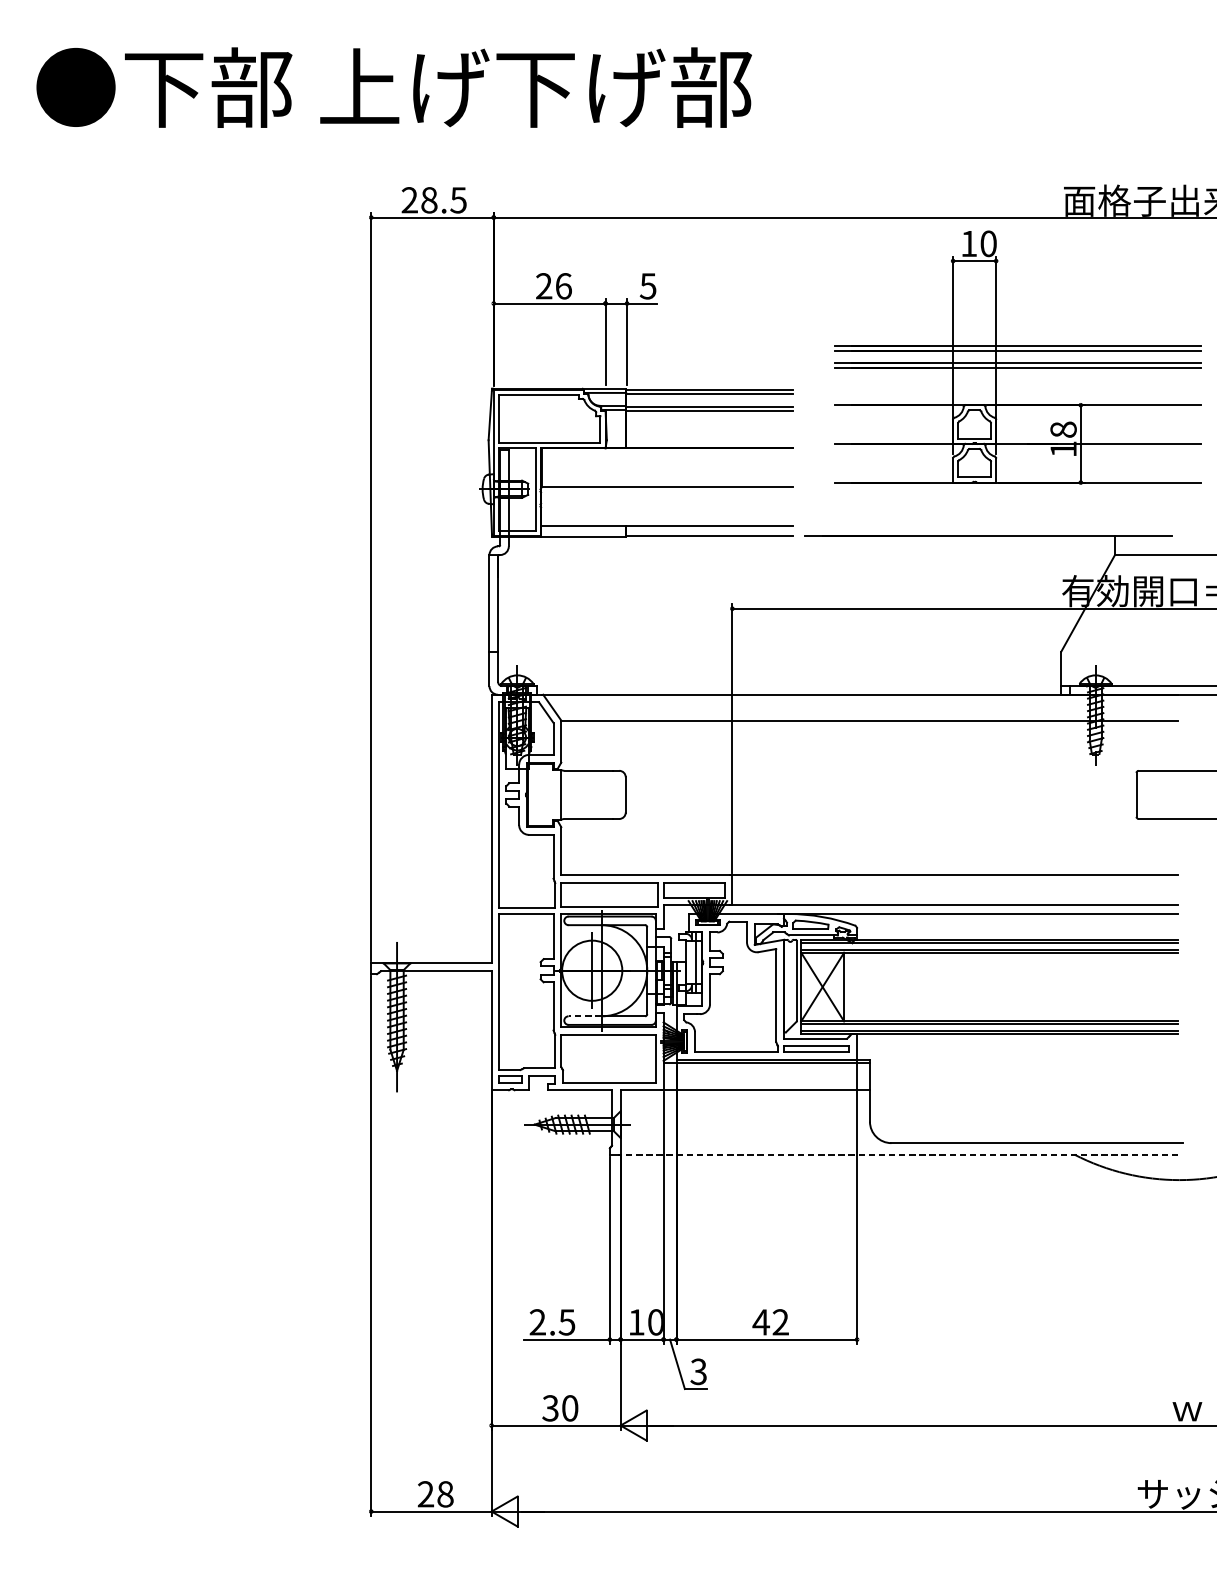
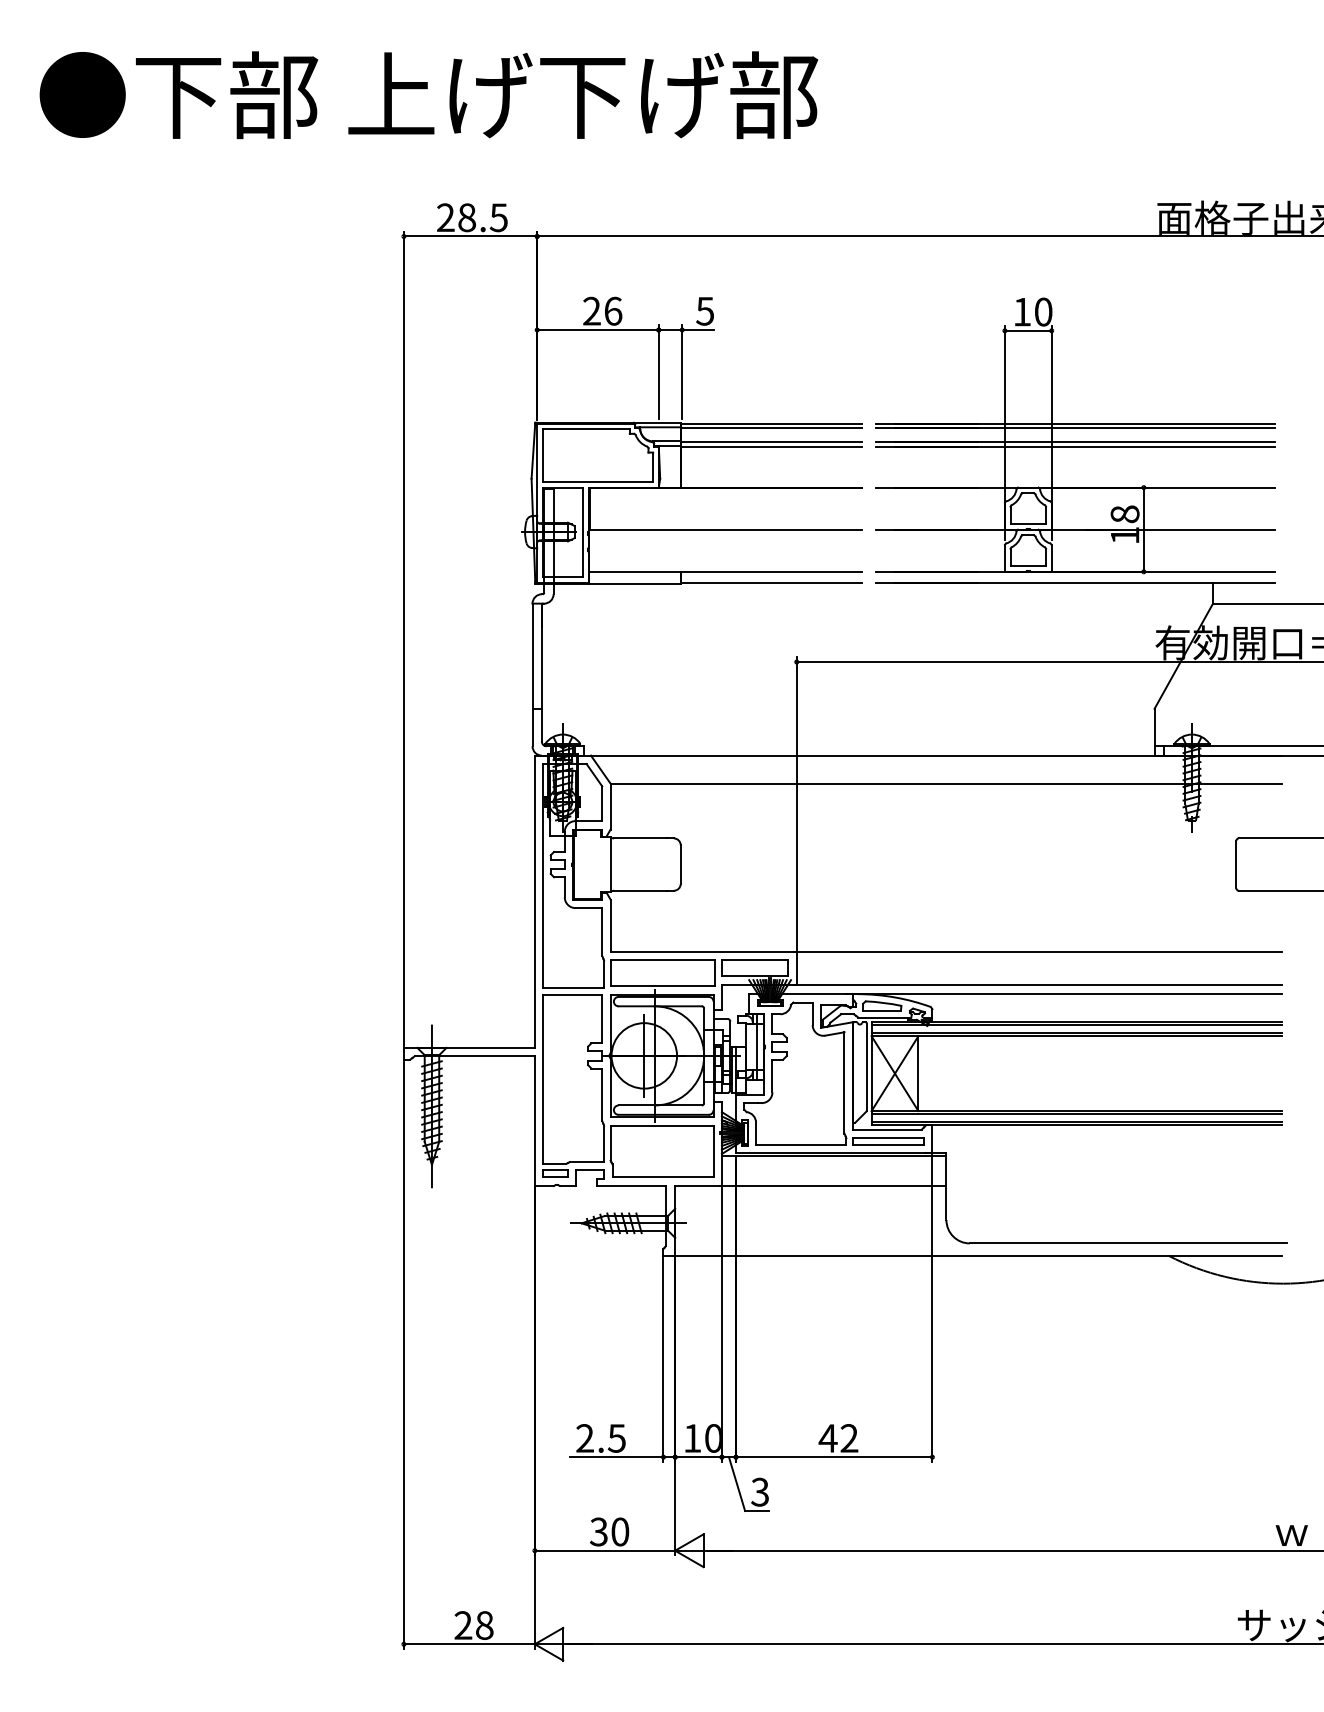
part: (1018, 357) -> (1075, 435), moved
line: (585, 1016) -> (636, 1105), dashed -> solid
line: (898, 1155) -> (977, 1256), dashed -> solid

